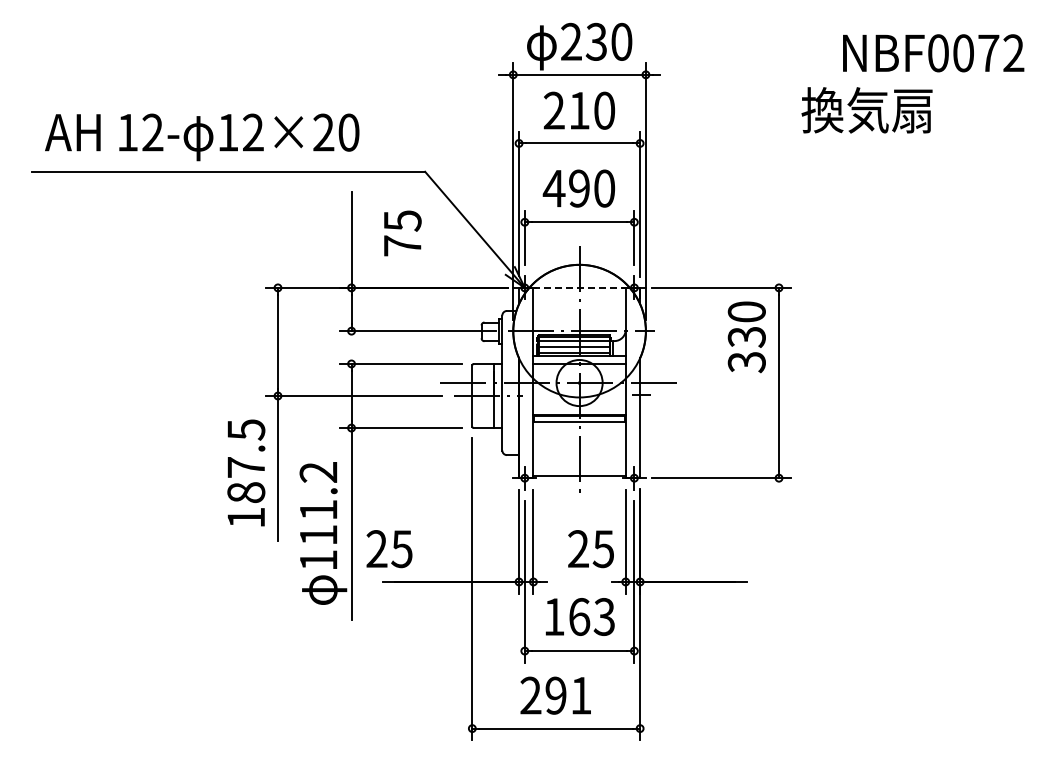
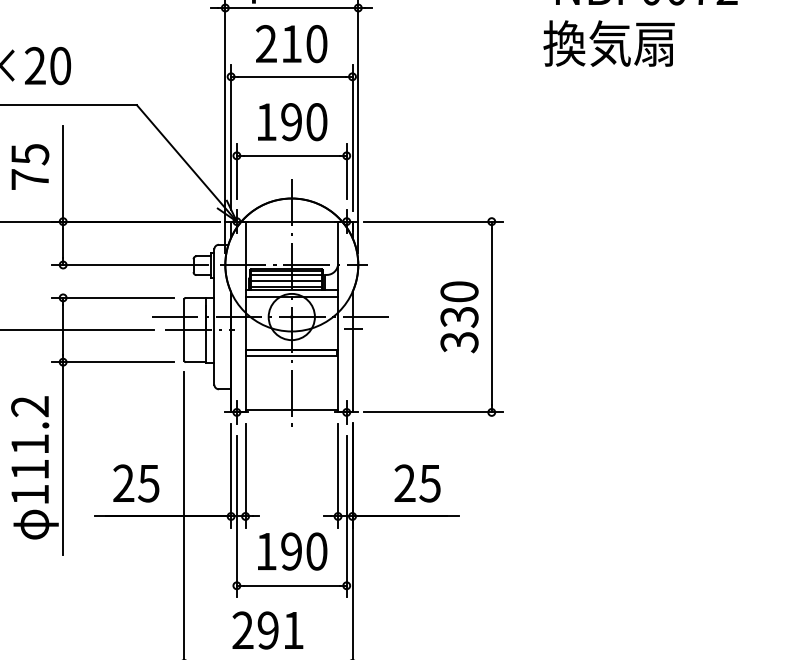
text: (866, 110) -> (608, 43), moved
text: (553, 188) -> (265, 121), 490 -> 190
text: (402, 233) -> (30, 167), moved
line: (580, 287) -> (292, 221), dashed -> solid
text: (746, 337) -> (459, 317), moved
text: (389, 549) -> (136, 483), moved
text: (590, 549) -> (417, 483), moved
text: (592, 617) -> (304, 552), 163 -> 190

